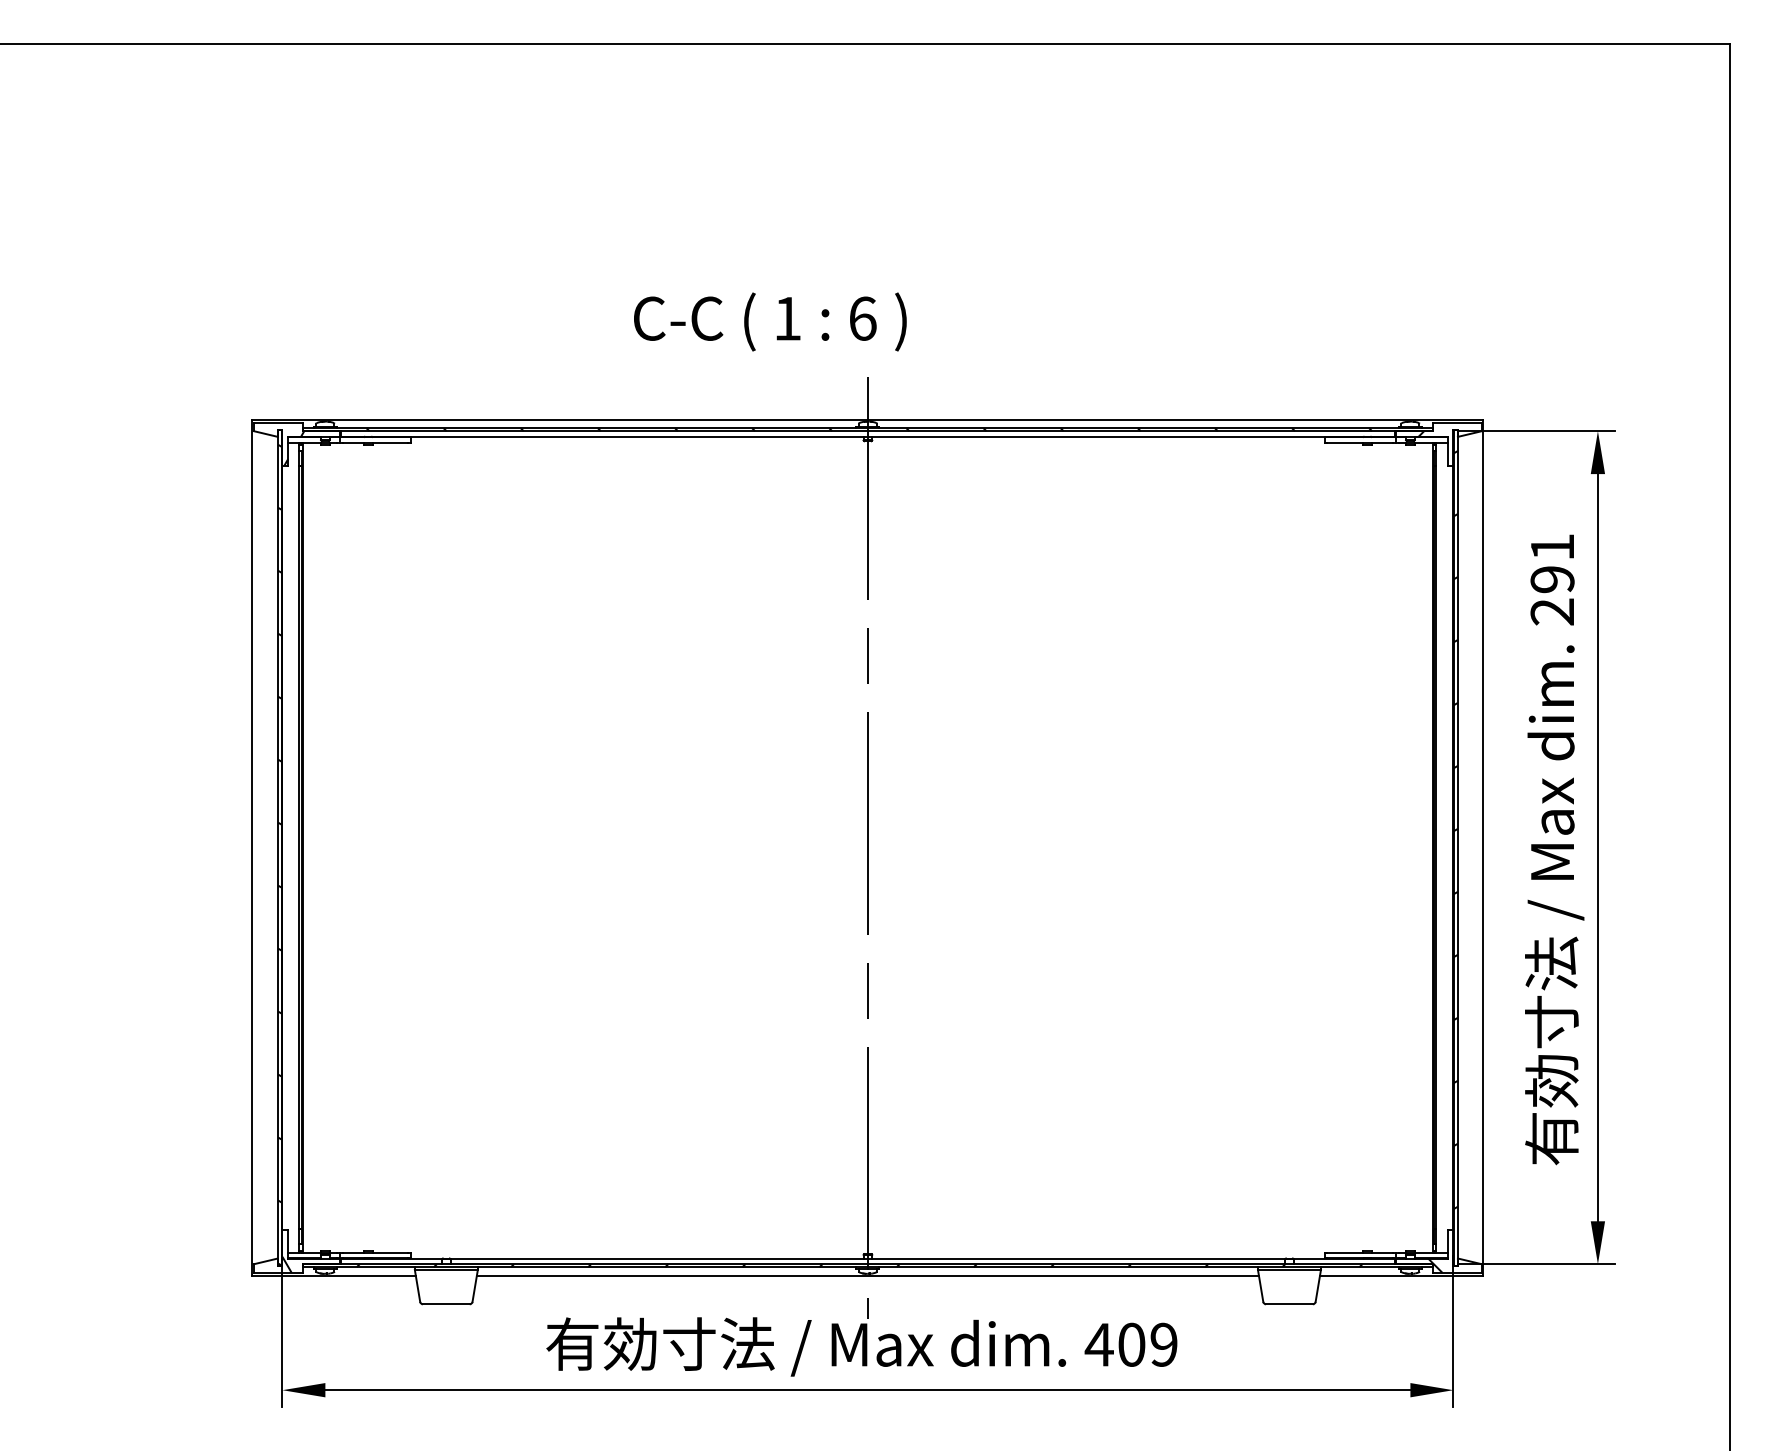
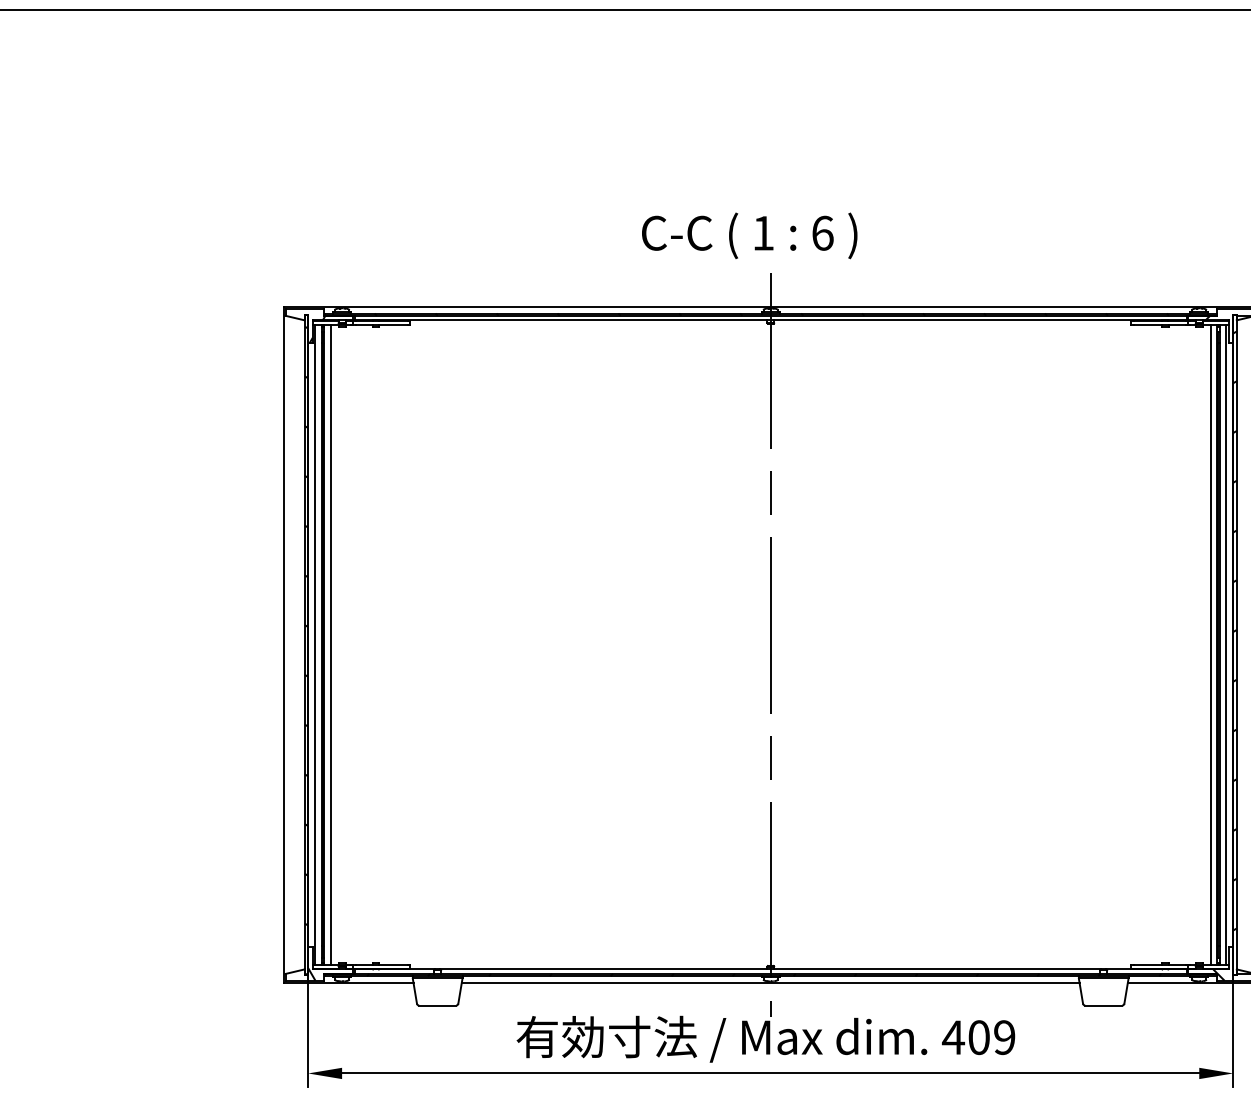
text: (770, 321) -> (749, 235), moved
line: (291, 847) -> (315, 644), added
line: (311, 847) -> (331, 644), added
line: (1424, 847) -> (1210, 644), added
line: (1444, 847) -> (1226, 644), added

